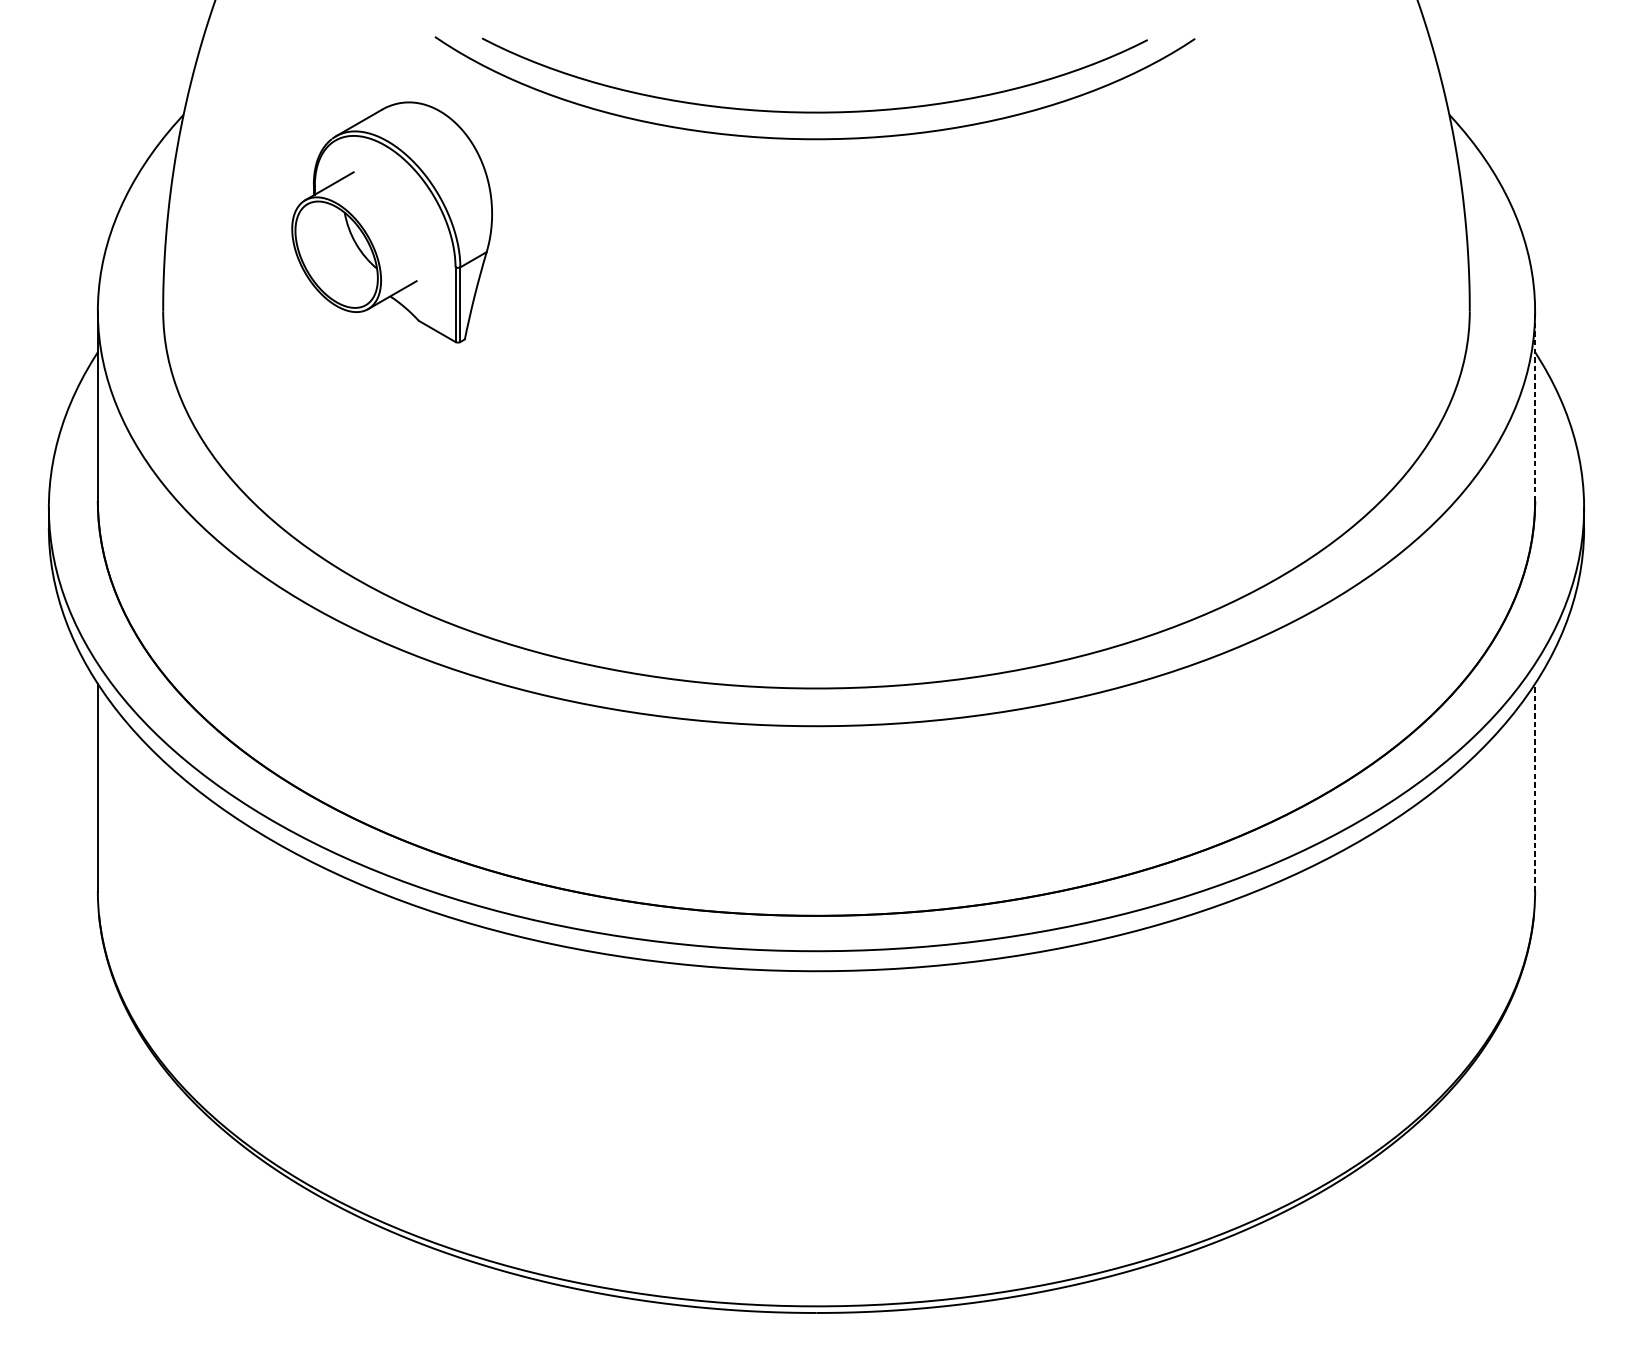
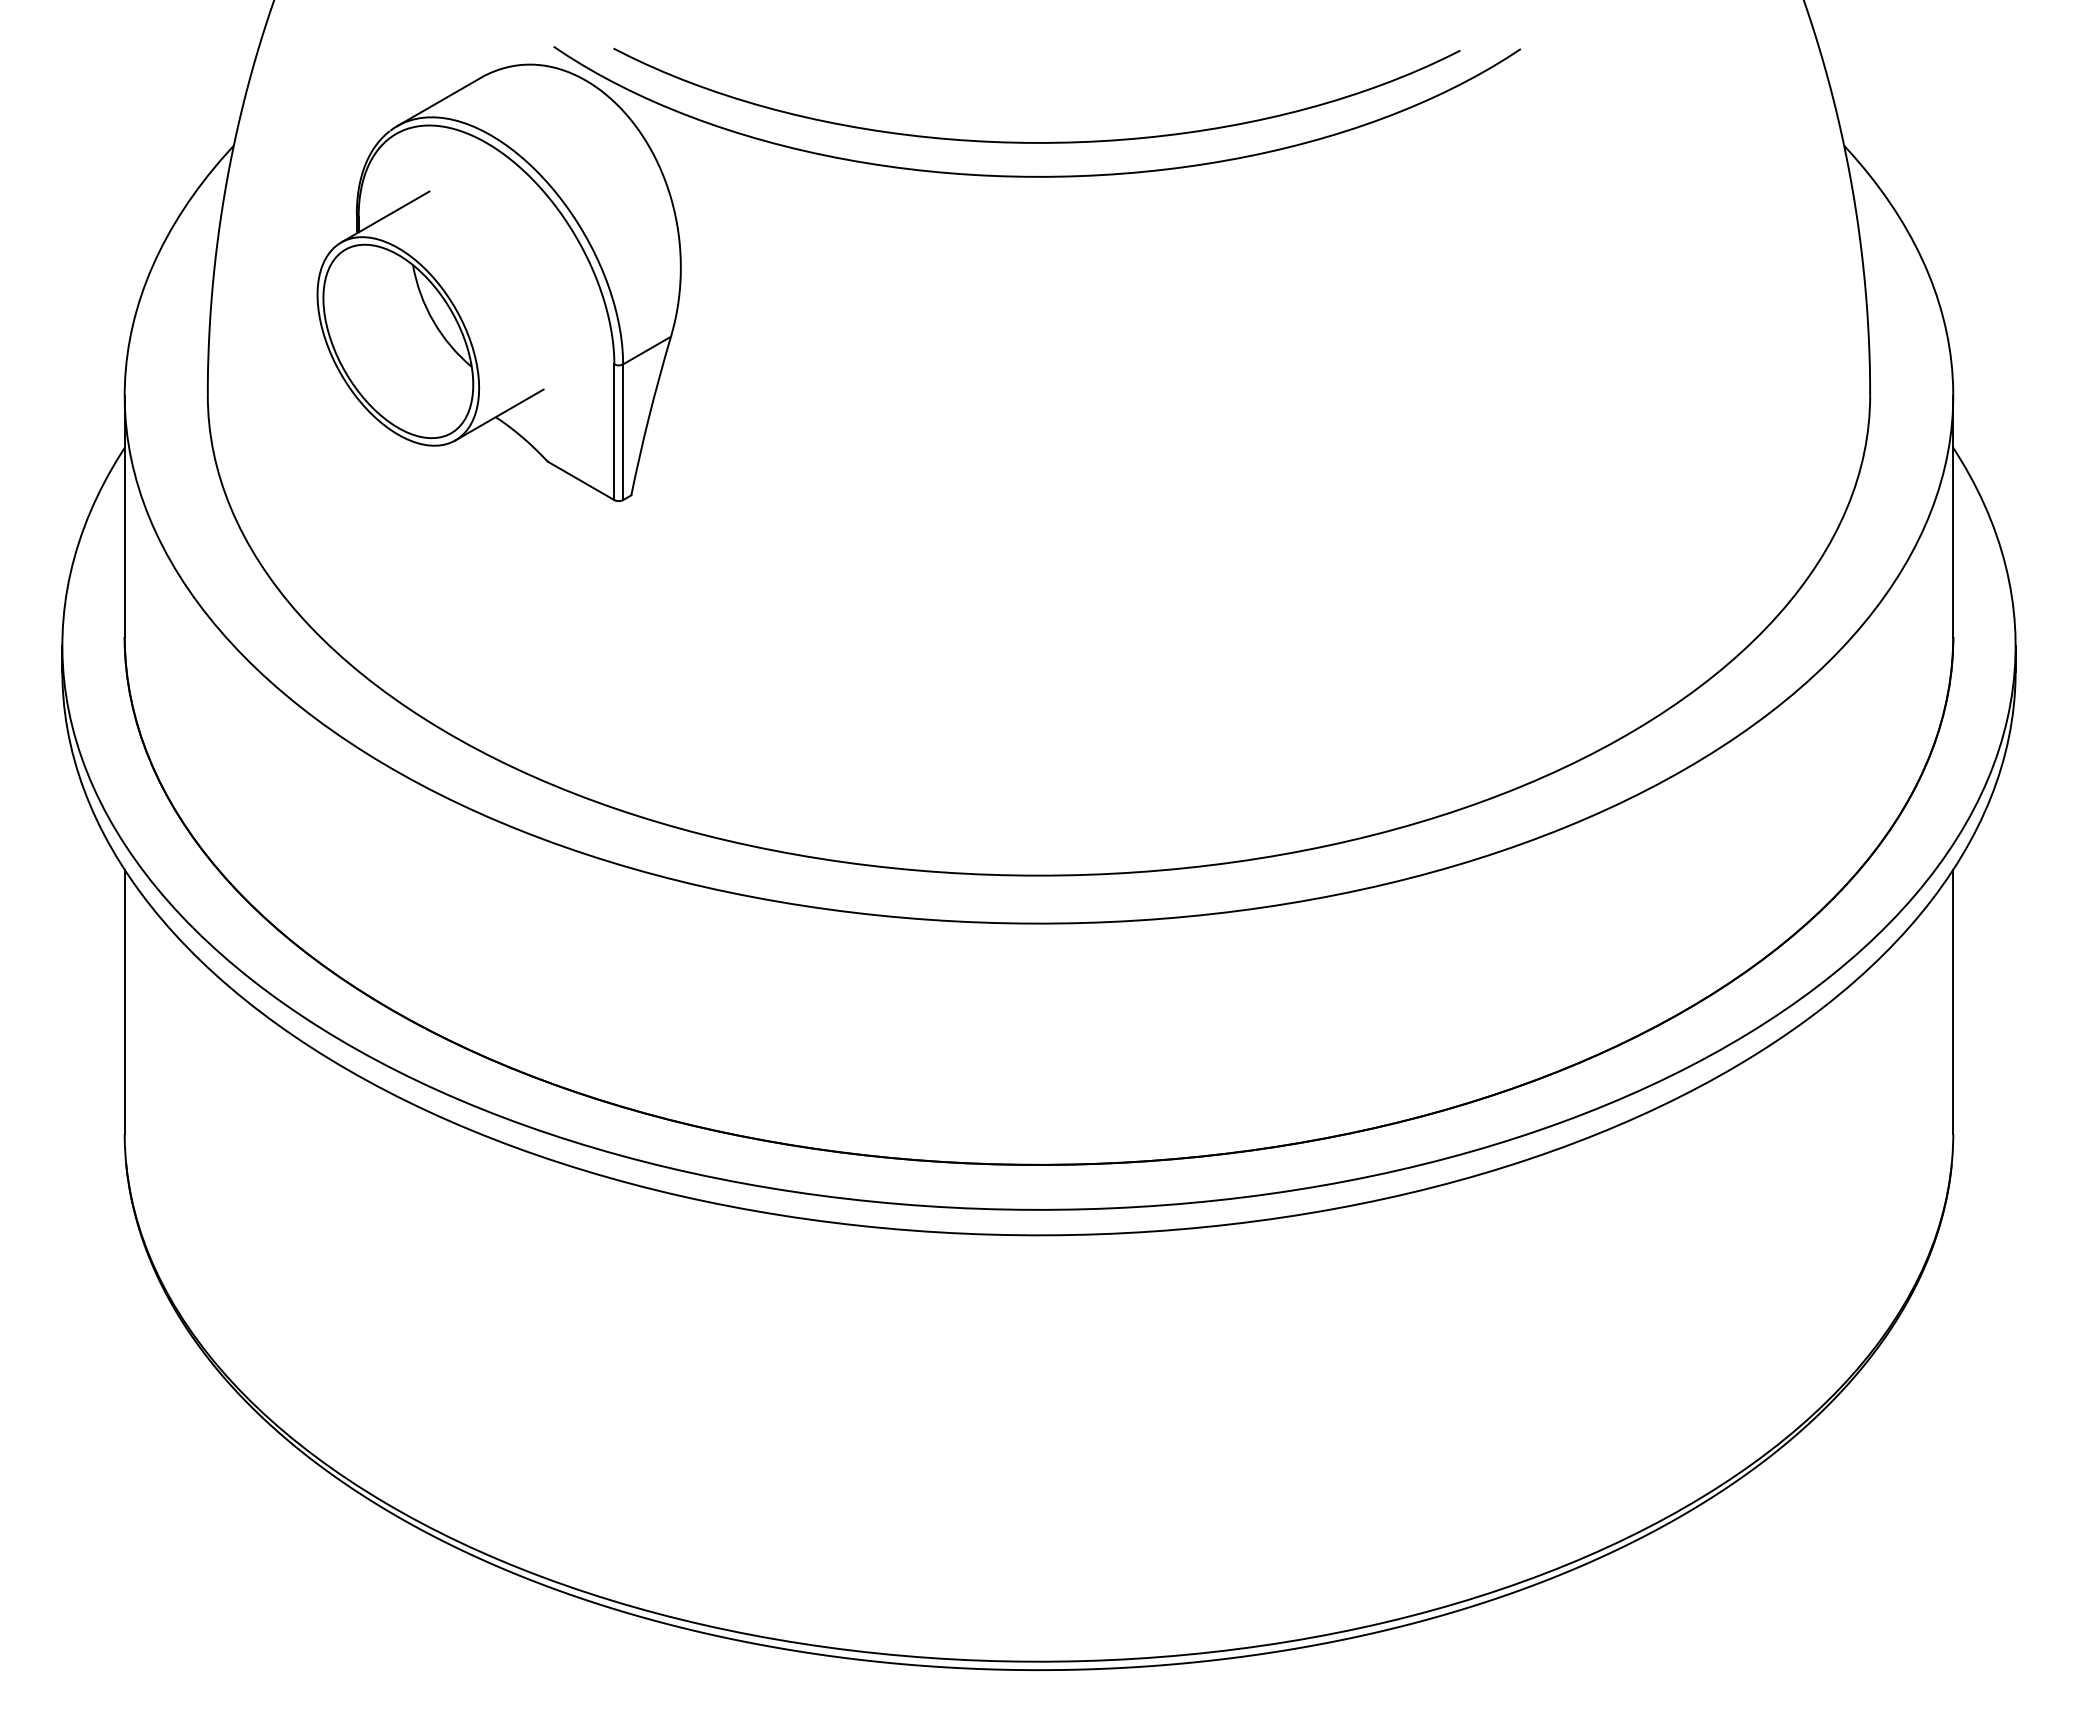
part: (391, 222) -> (498, 282), size x1.43
line: (1535, 406) -> (1953, 516), dashed -> solid
line: (1535, 787) -> (1953, 1001), dashed -> solid

